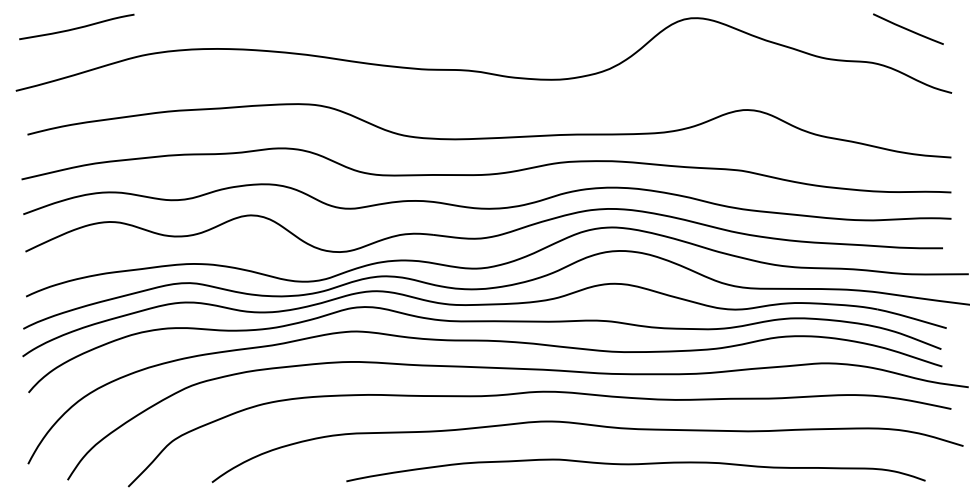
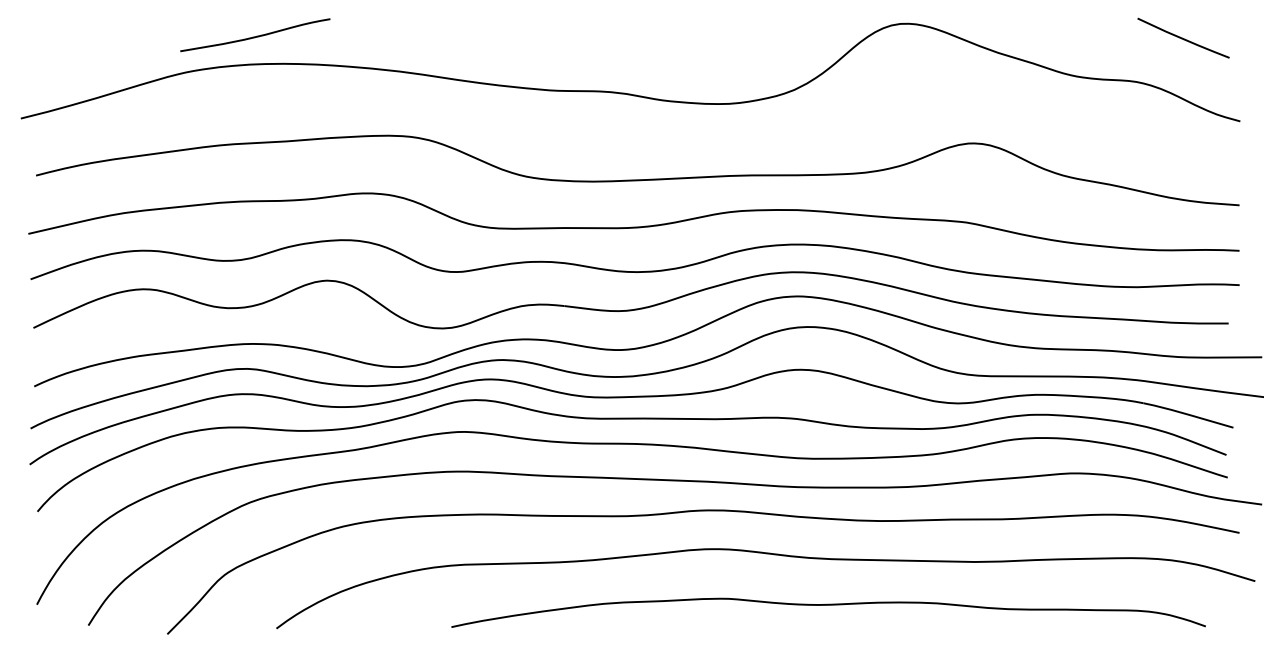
curve: (76, 27) -> (255, 36), moved

